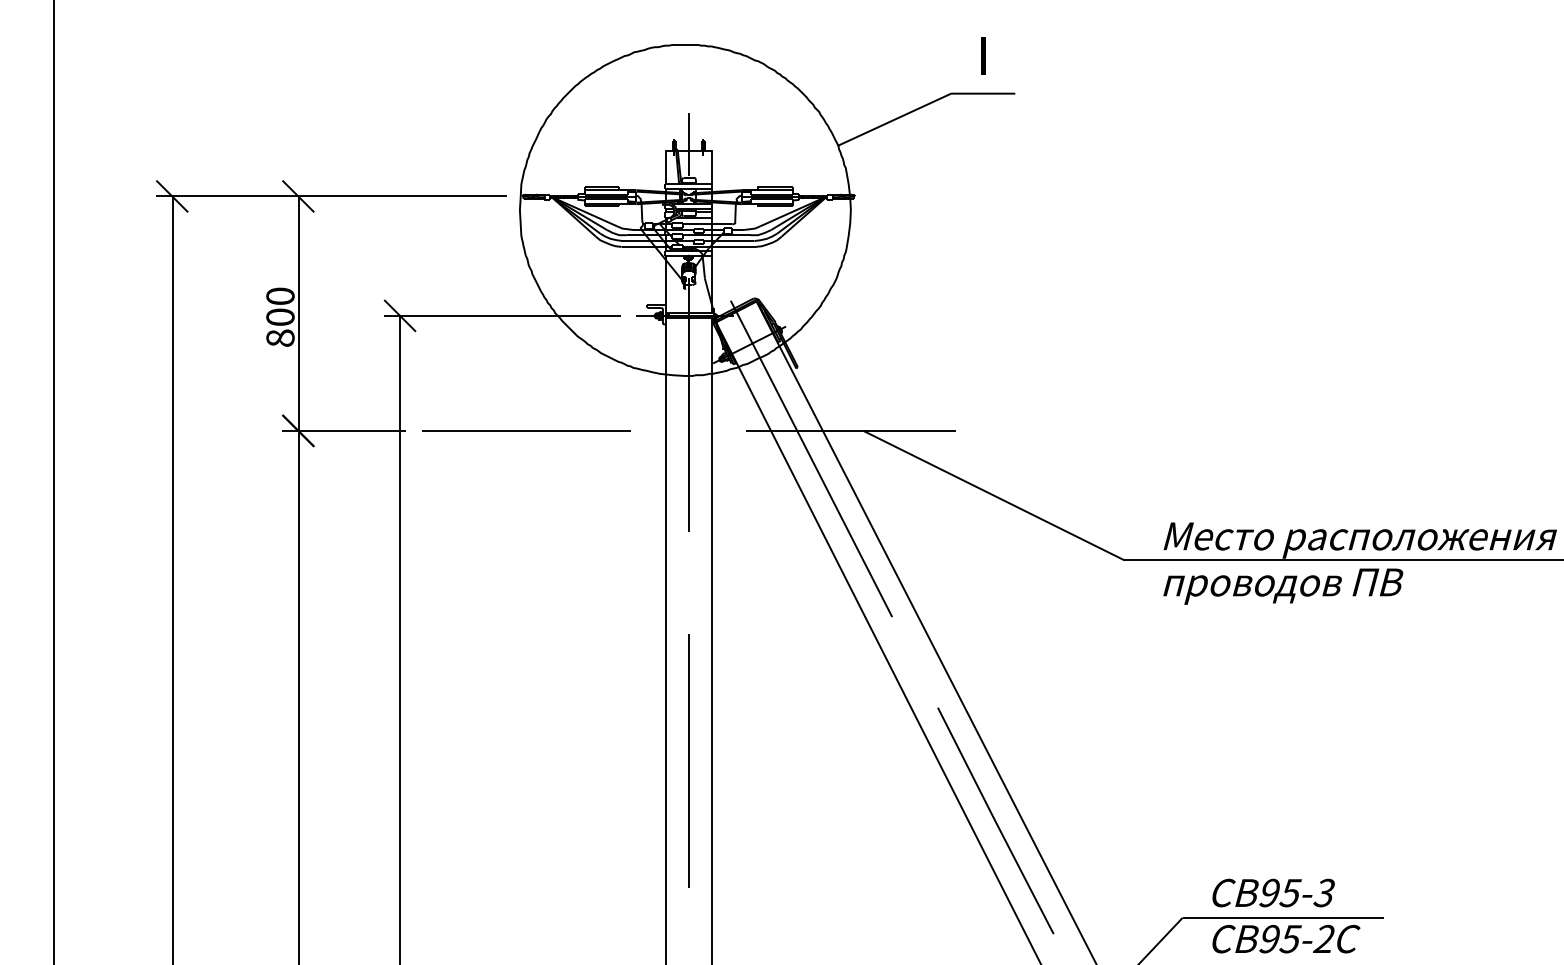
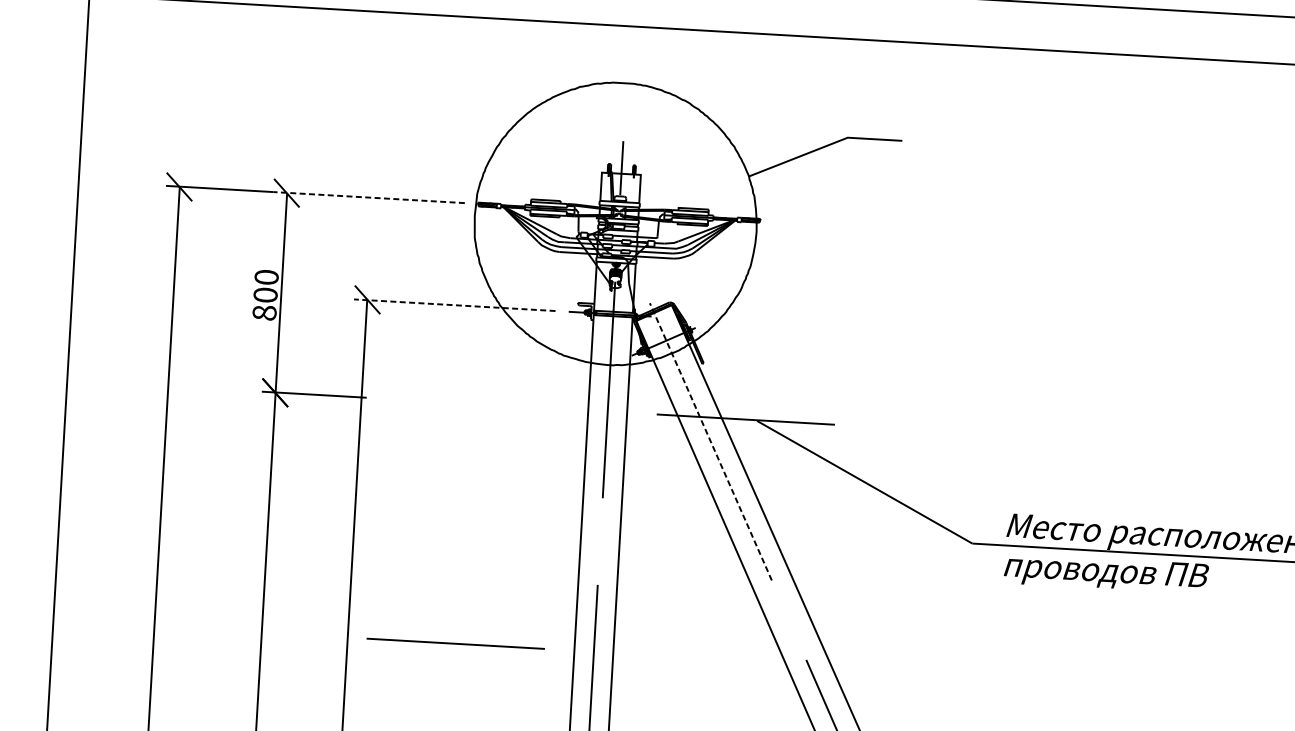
line: (983, 55) -> (877, 106), removed
line: (394, 196) -> (368, 197), solid -> dashed
line: (502, 316) -> (454, 305), solid -> dashed
line: (526, 430) -> (455, 643), moved
line: (811, 458) -> (710, 441), solid -> dashed

